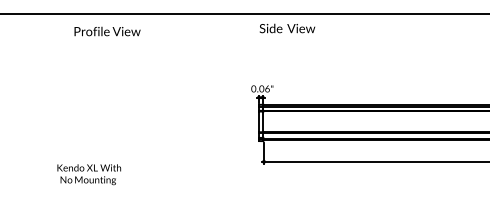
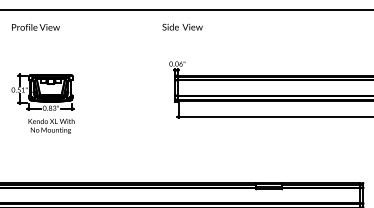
text: (287, 27) -> (182, 26), moved
text: (106, 31) -> (35, 27), moved
part: (76, 126) -> (42, 91), added

